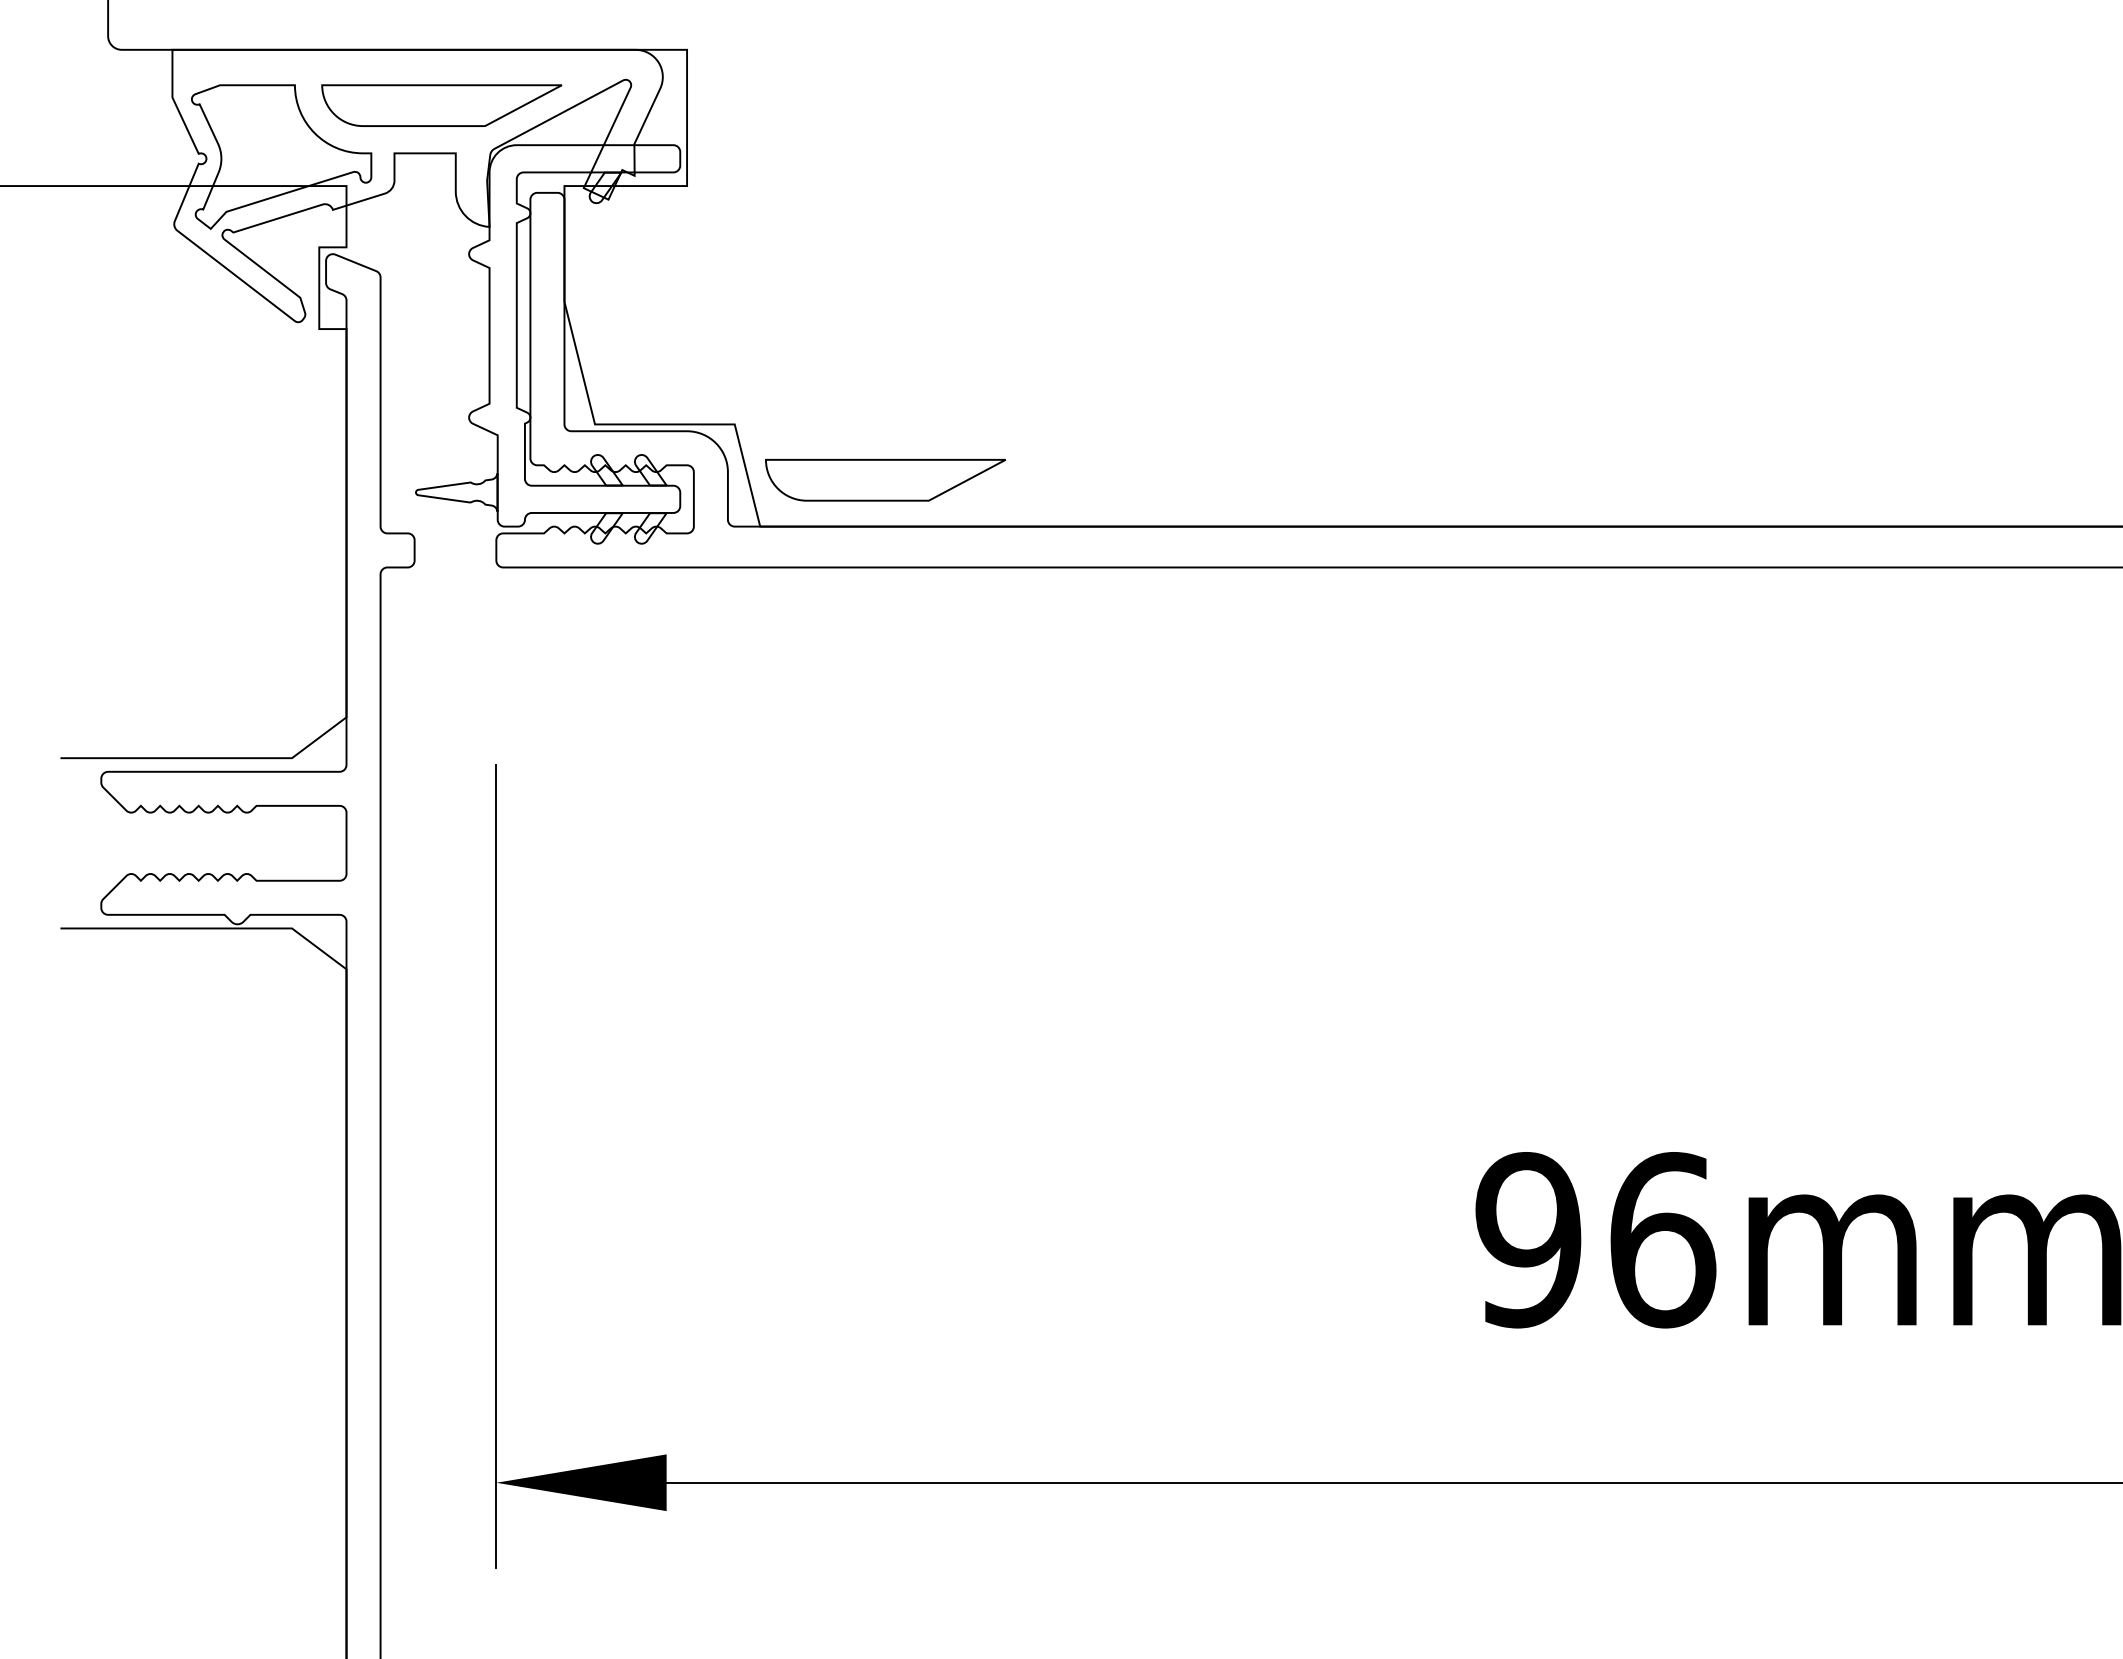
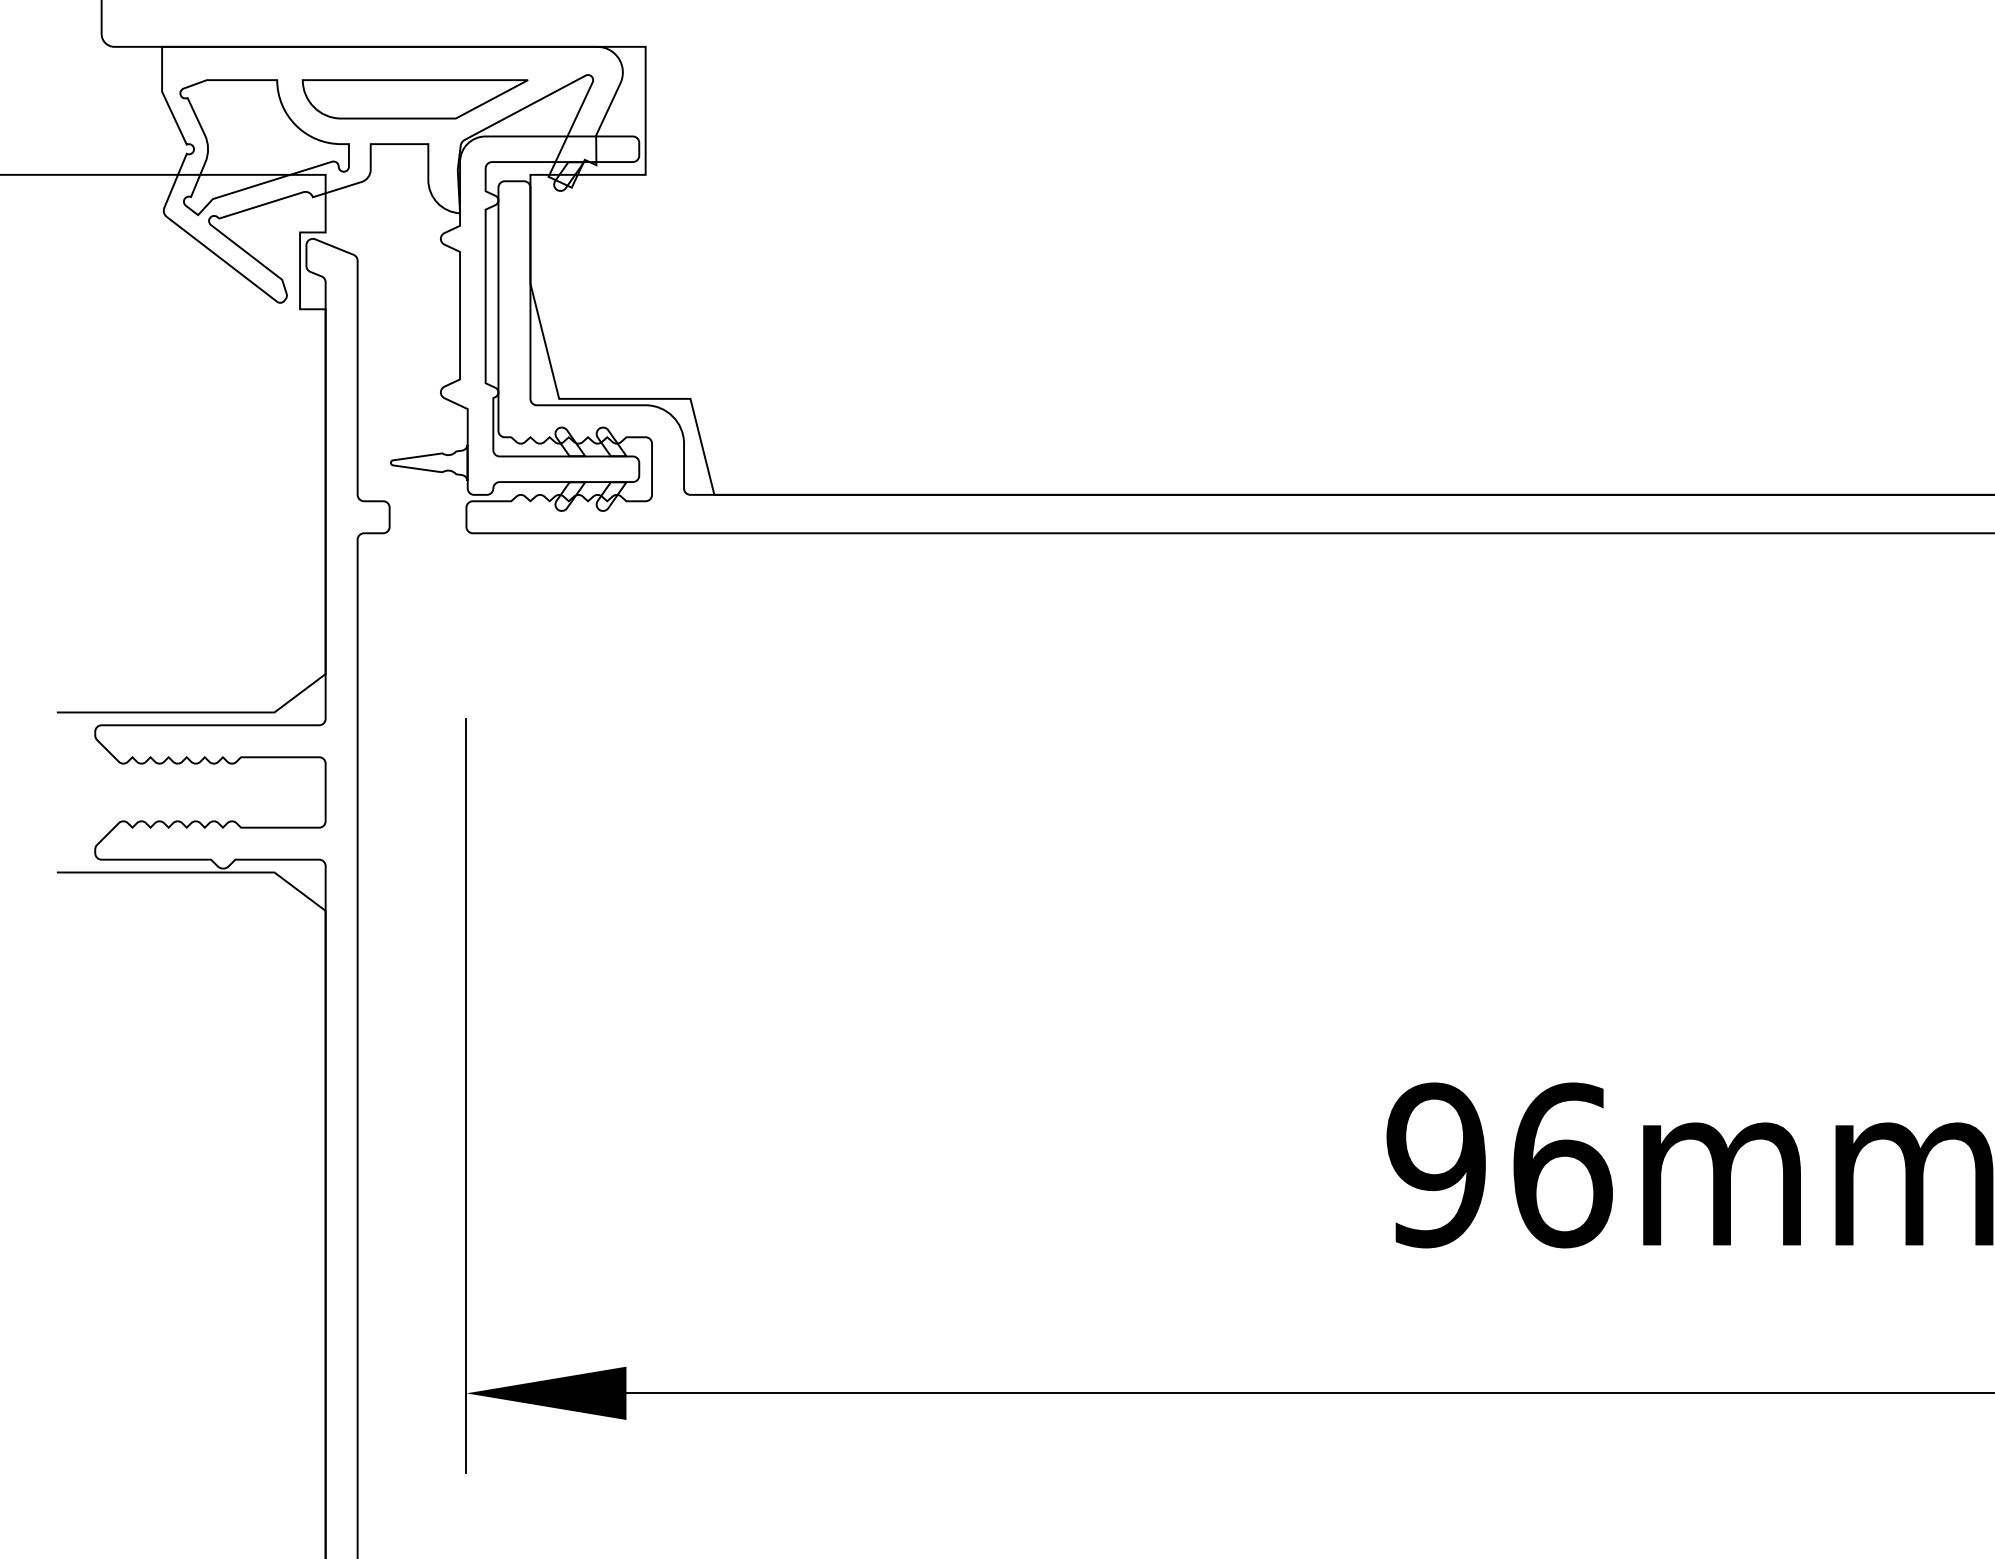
part: (884, 480) -> (831, 451), removed

